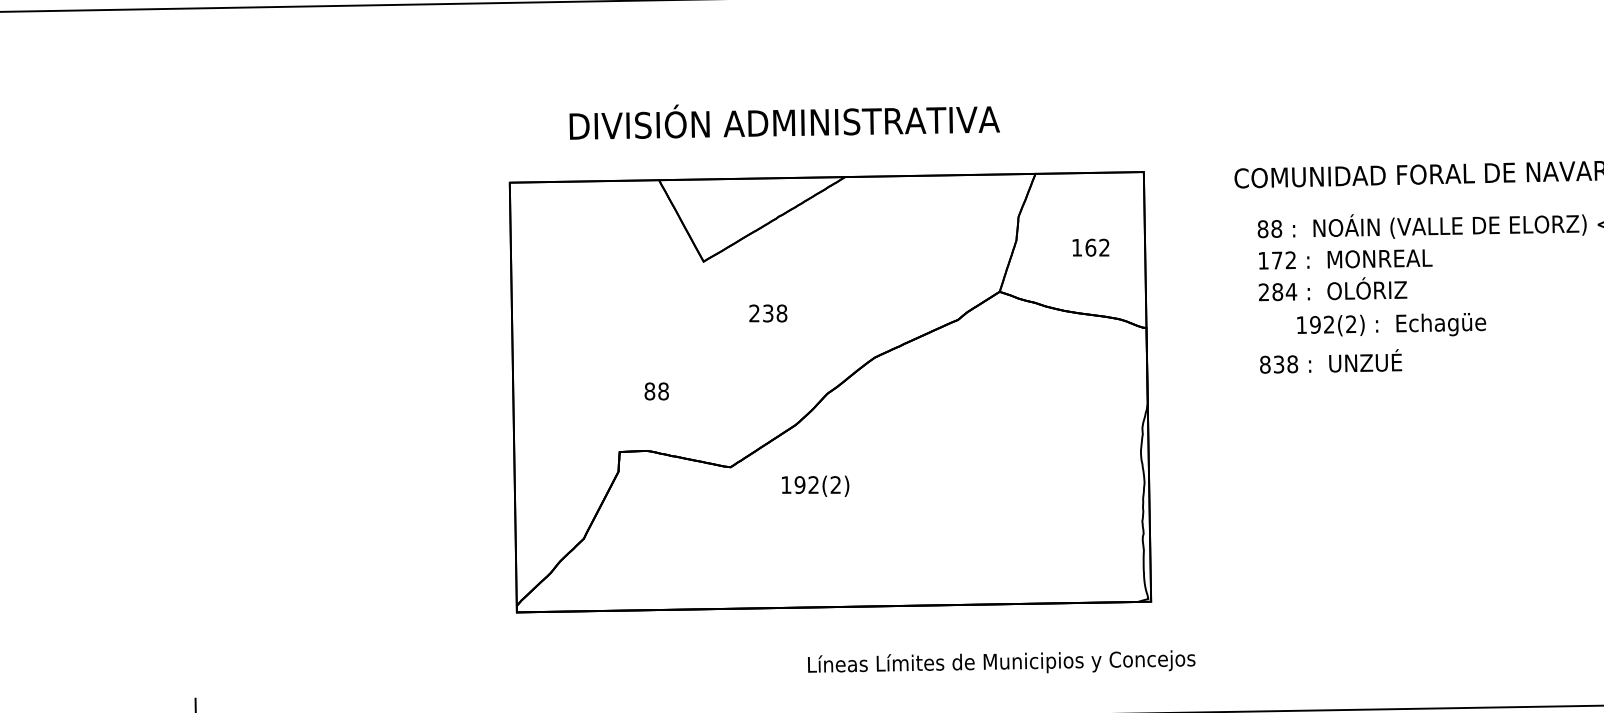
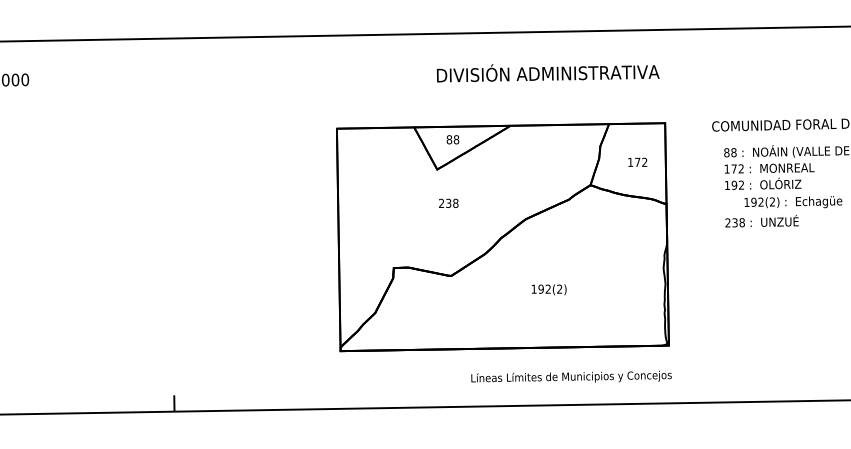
text: (785, 122) -> (548, 73), moved
text: (1090, 246) -> (637, 161), 162 -> 172
text: (1277, 290) -> (734, 184), 284 -> 192
text: (767, 311) -> (448, 202), moved
text: (1264, 363) -> (727, 222), 838 -> 238
text: (655, 390) -> (452, 139), moved
text: (814, 485) -> (548, 289), moved
text: (1001, 661) -> (571, 376), moved

